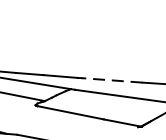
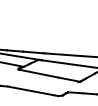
line: (112, 80) -> (63, 54), dashed -> solid

